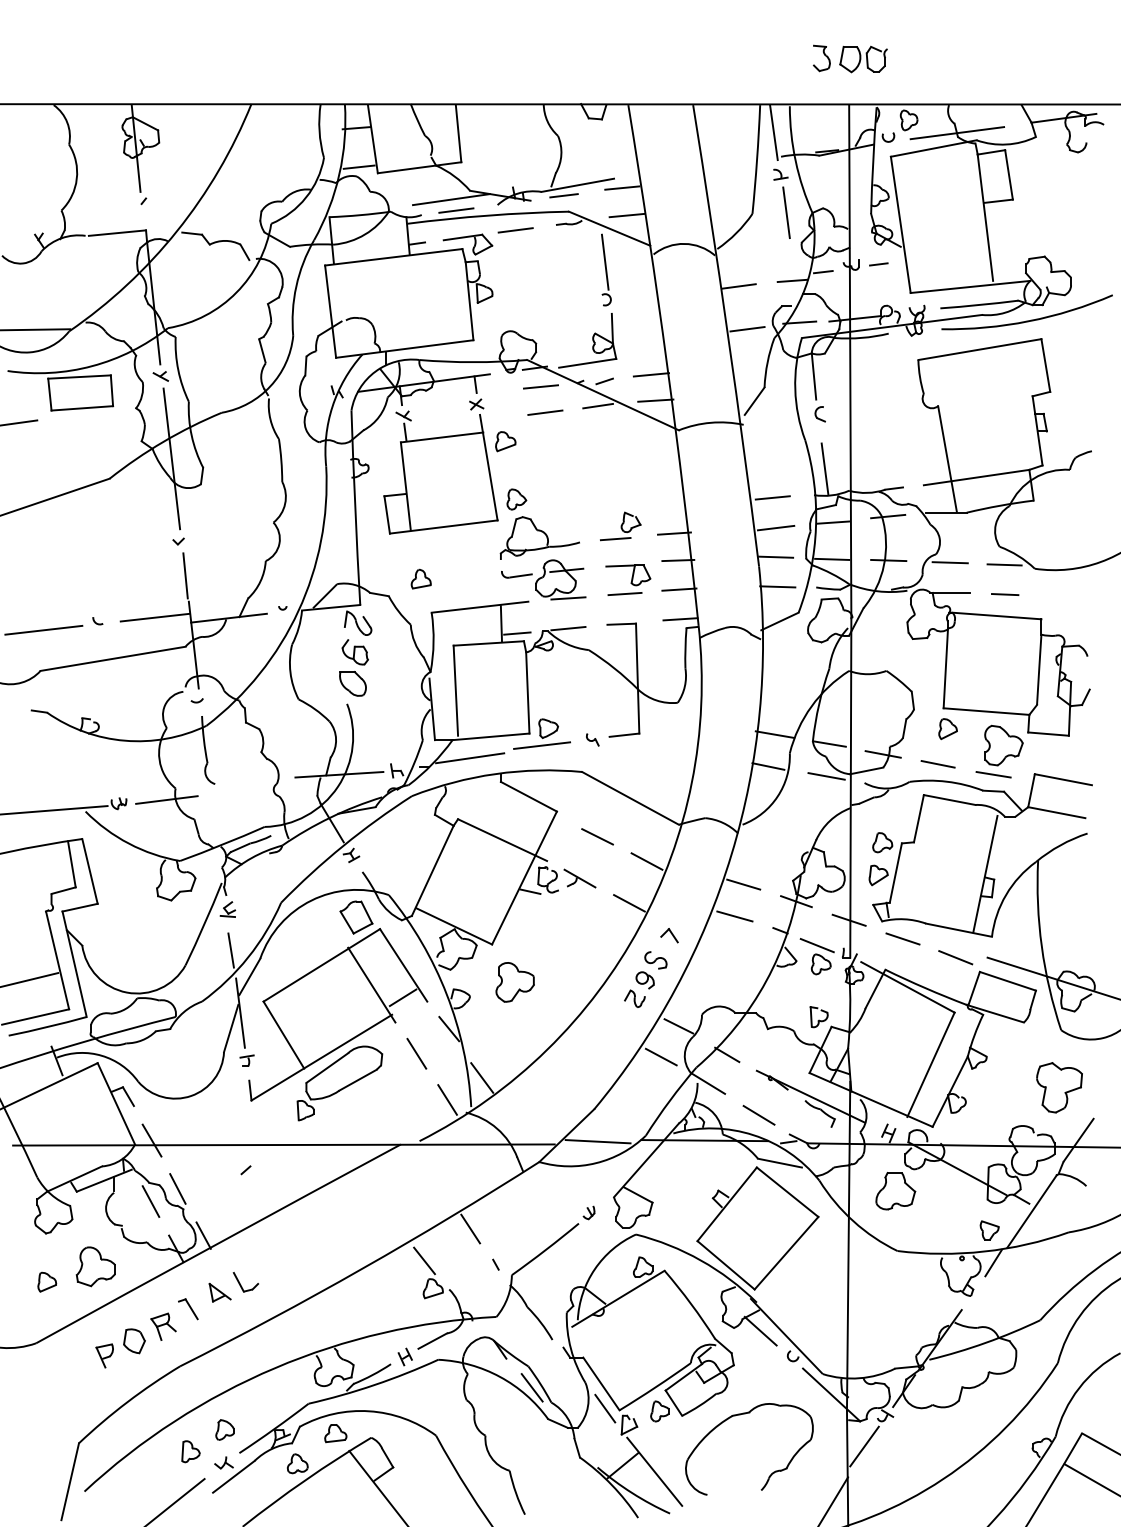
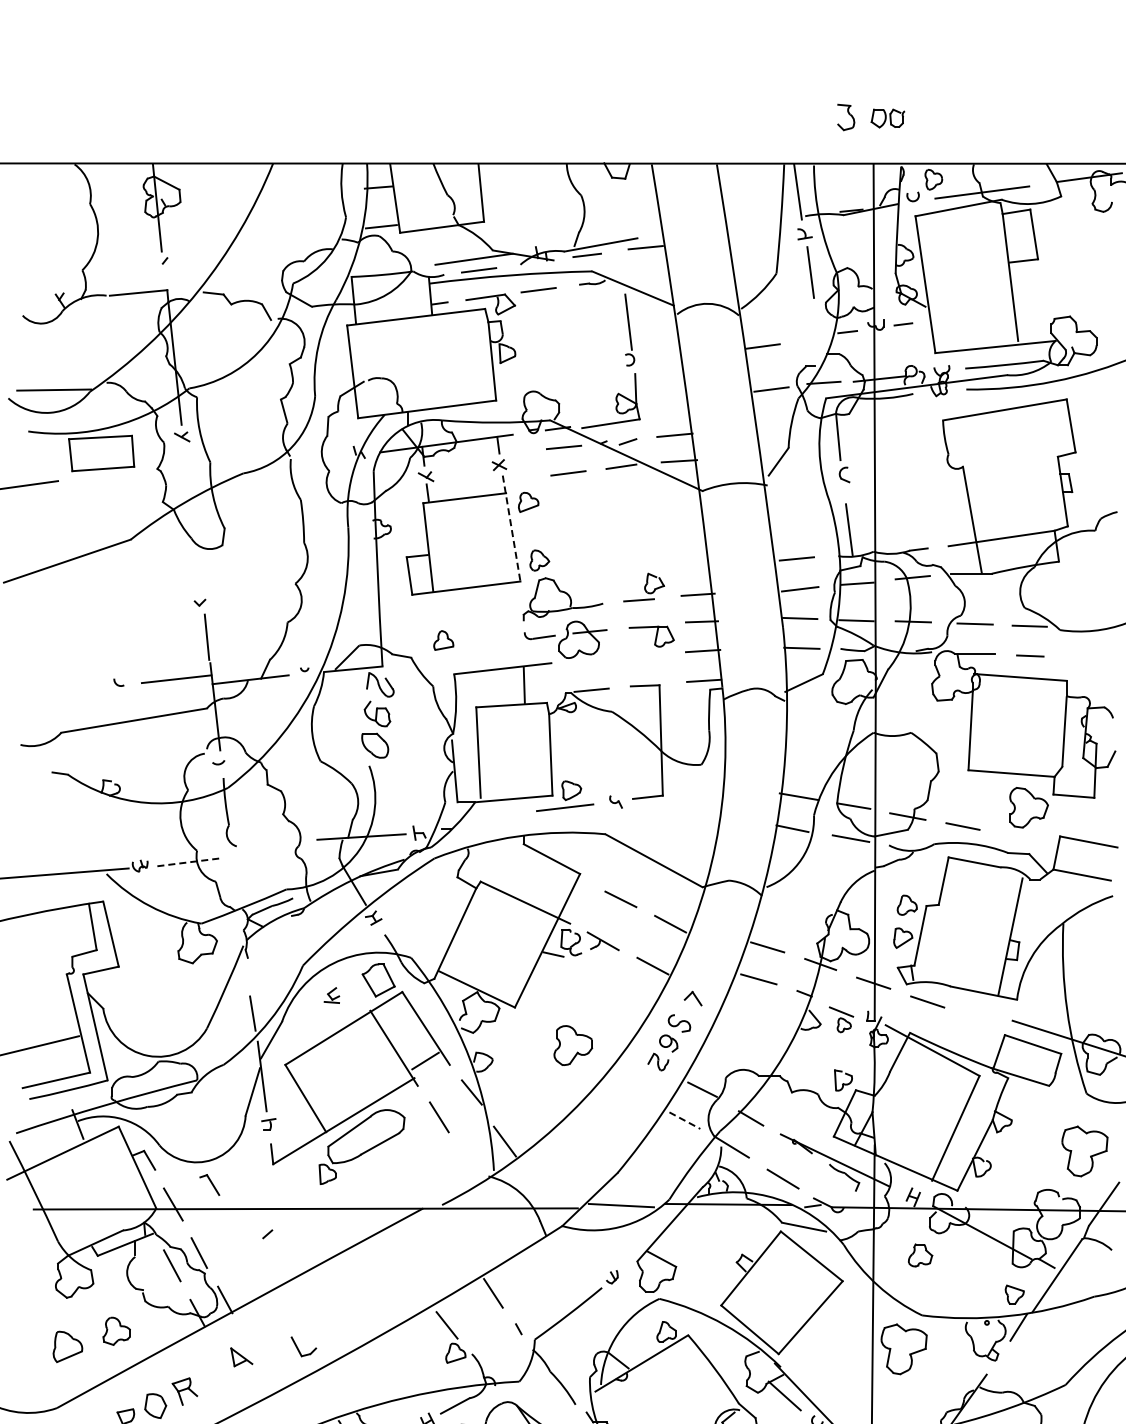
part: (863, 59) -> (888, 118), size x0.7
line: (626, 215) -> (649, 275), removed
line: (792, 280) -> (816, 340), removed
line: (171, 458) -> (192, 519), removed
line: (488, 468) -> (511, 529), solid -> dashed
line: (624, 593) -> (647, 654), removed
line: (568, 598) -> (591, 659), removed
line: (43, 629) -> (64, 691), removed
line: (517, 633) -> (540, 695), removed
part: (947, 729) -> (972, 791), removed
line: (470, 758) -> (493, 820), removed
line: (993, 774) -> (1018, 836), removed
line: (167, 799) -> (188, 861), solid -> dashed
part: (227, 909) -> (331, 995), moved
part: (816, 956) -> (840, 1019), size x0.7
line: (955, 957) -> (980, 1020), removed
part: (514, 982) -> (572, 1045), moved
line: (661, 1057) -> (685, 1121), solid -> dashed
line: (447, 1099) -> (470, 1163), removed
part: (895, 1191) -> (920, 1255), size x0.6
part: (95, 1266) -> (116, 1330), size x0.7
part: (47, 1281) -> (68, 1346), size x1.6
part: (245, 1282) -> (303, 1347), moved
part: (879, 1284) -> (904, 1349), added
part: (188, 1309) -> (209, 1185), moved

